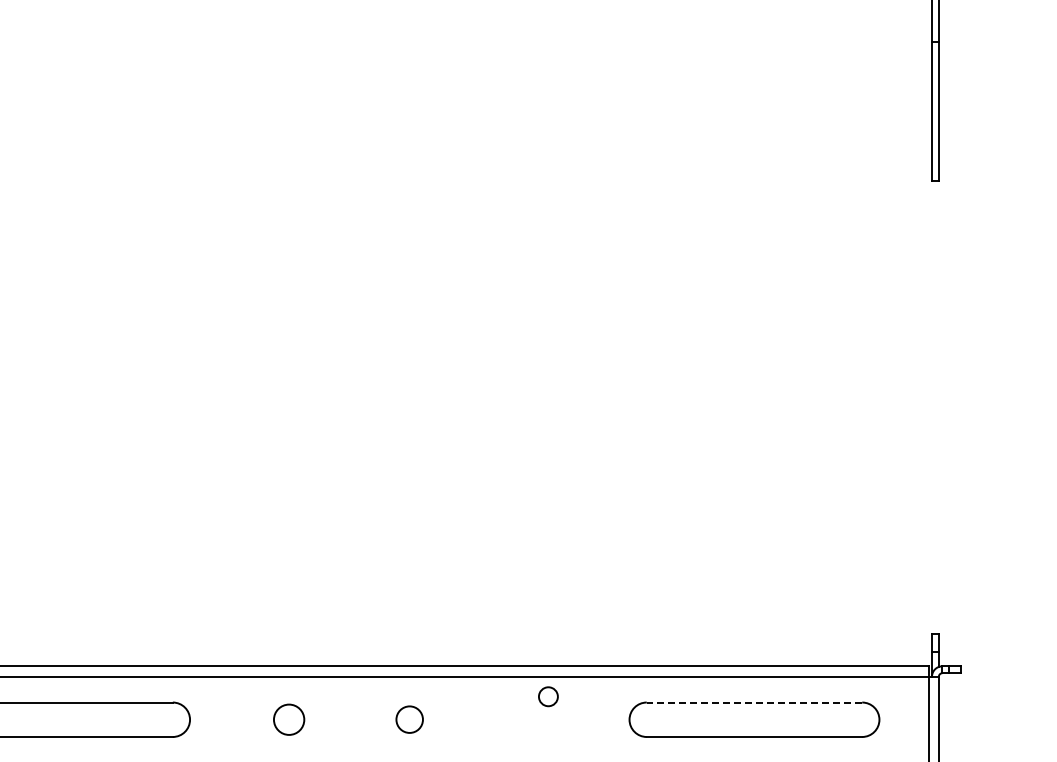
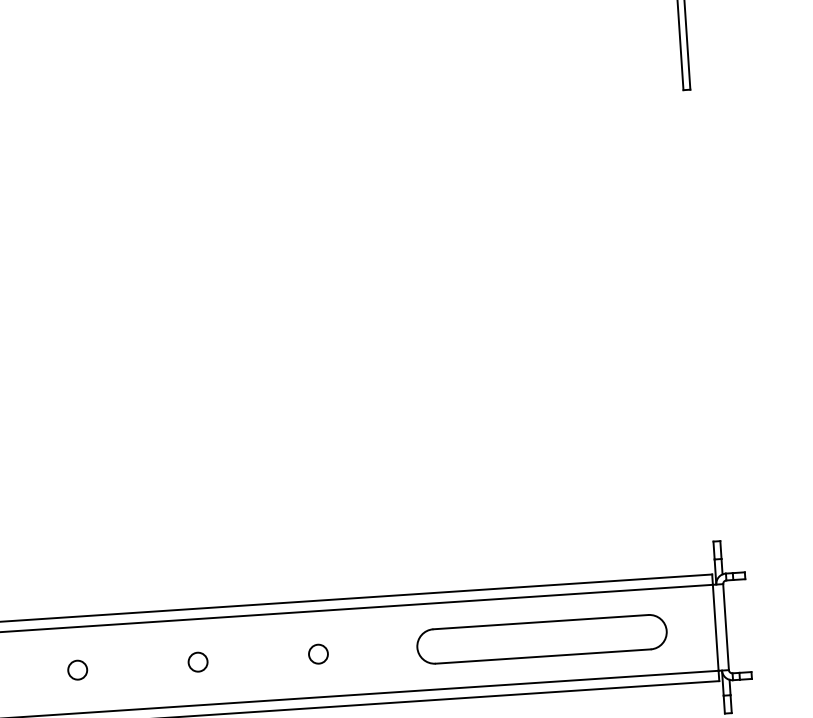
circle: (548, 696) -> (318, 653), moved
line: (754, 702) -> (540, 622), dashed -> solid
circle: (288, 719) -> (77, 669), size x0.62
circle: (409, 719) -> (197, 661), size x0.71

